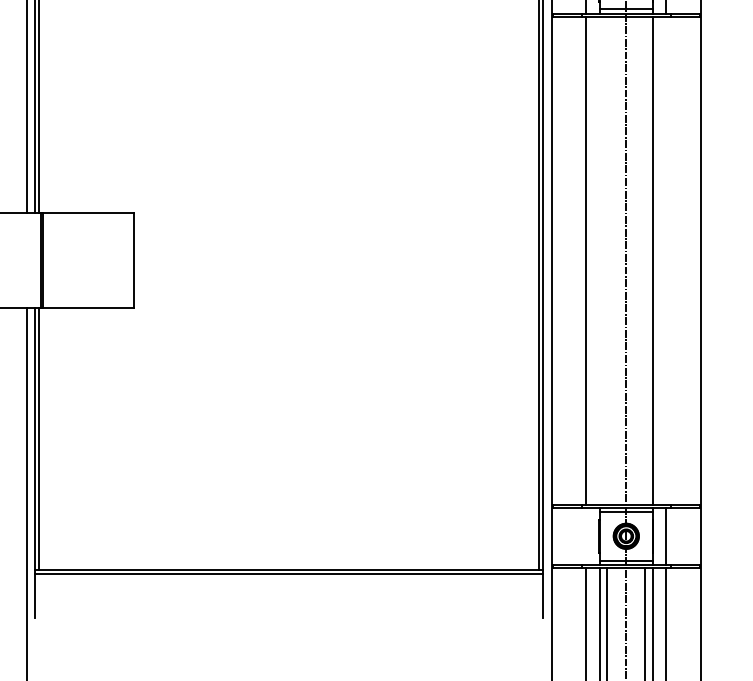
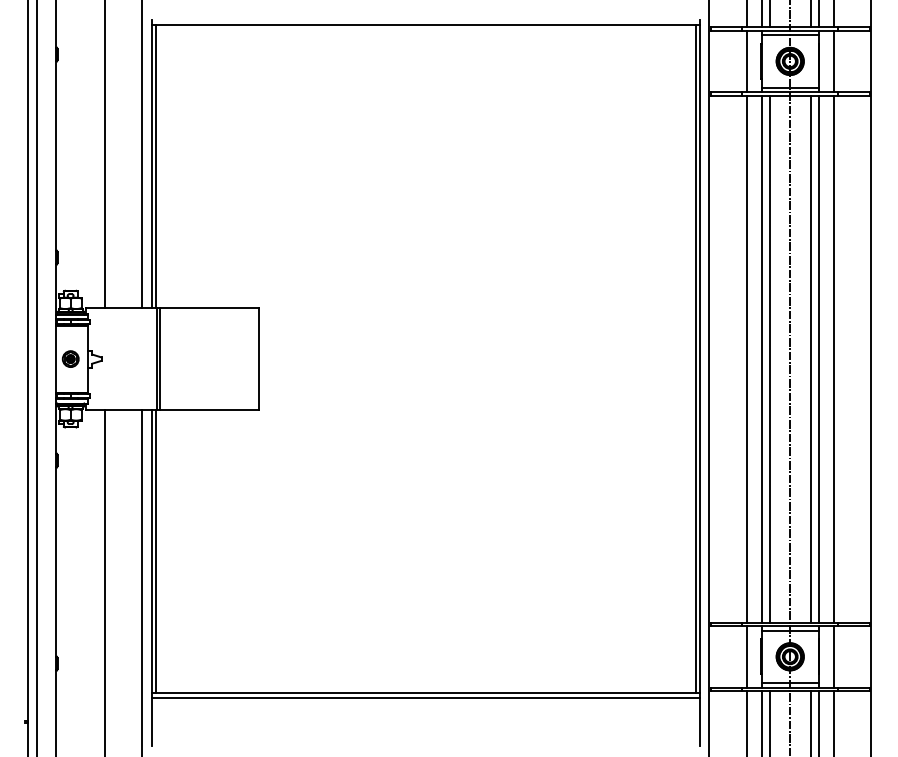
line: (599, 260) -> (761, 358), added
line: (607, 260) -> (769, 358), added
line: (645, 260) -> (810, 358), added
line: (666, 260) -> (833, 358), added
line: (585, 535) -> (746, 656), added

